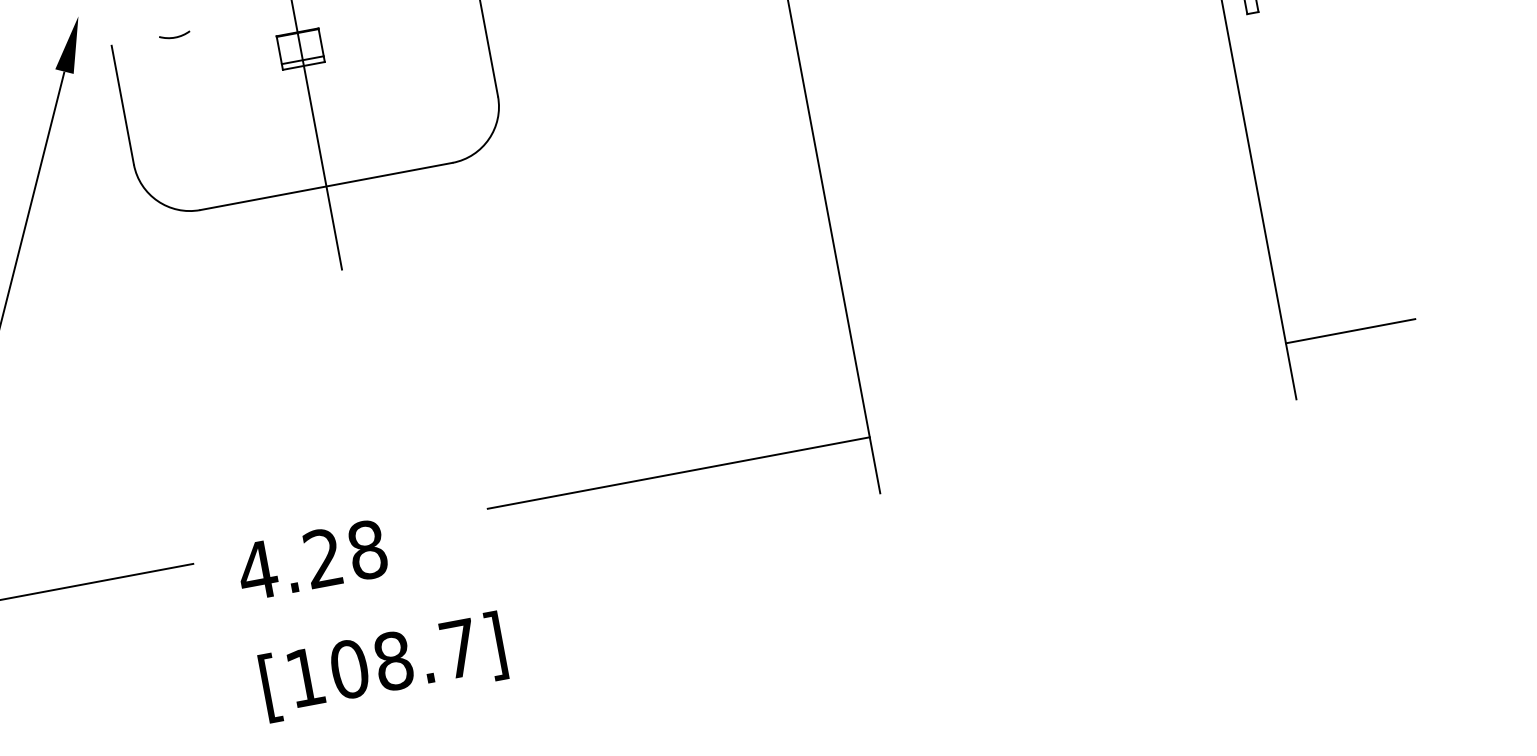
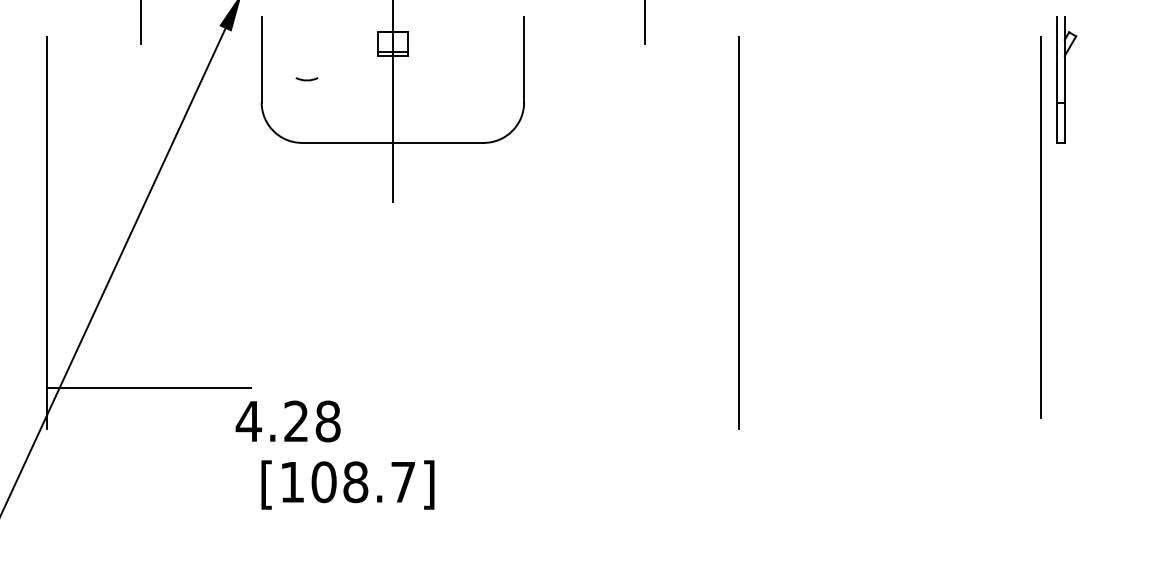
arc: (174, 36) -> (306, 79), moved
line: (1349, 331) -> (1086, 377), removed
line: (678, 473) -> (600, 388), removed
text: (311, 560) -> (287, 421), moved
text: (382, 666) -> (347, 484), moved

